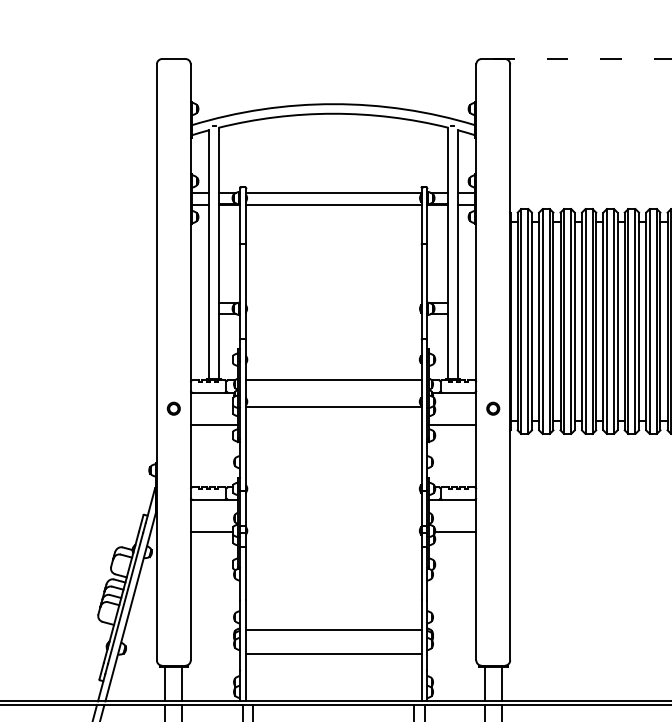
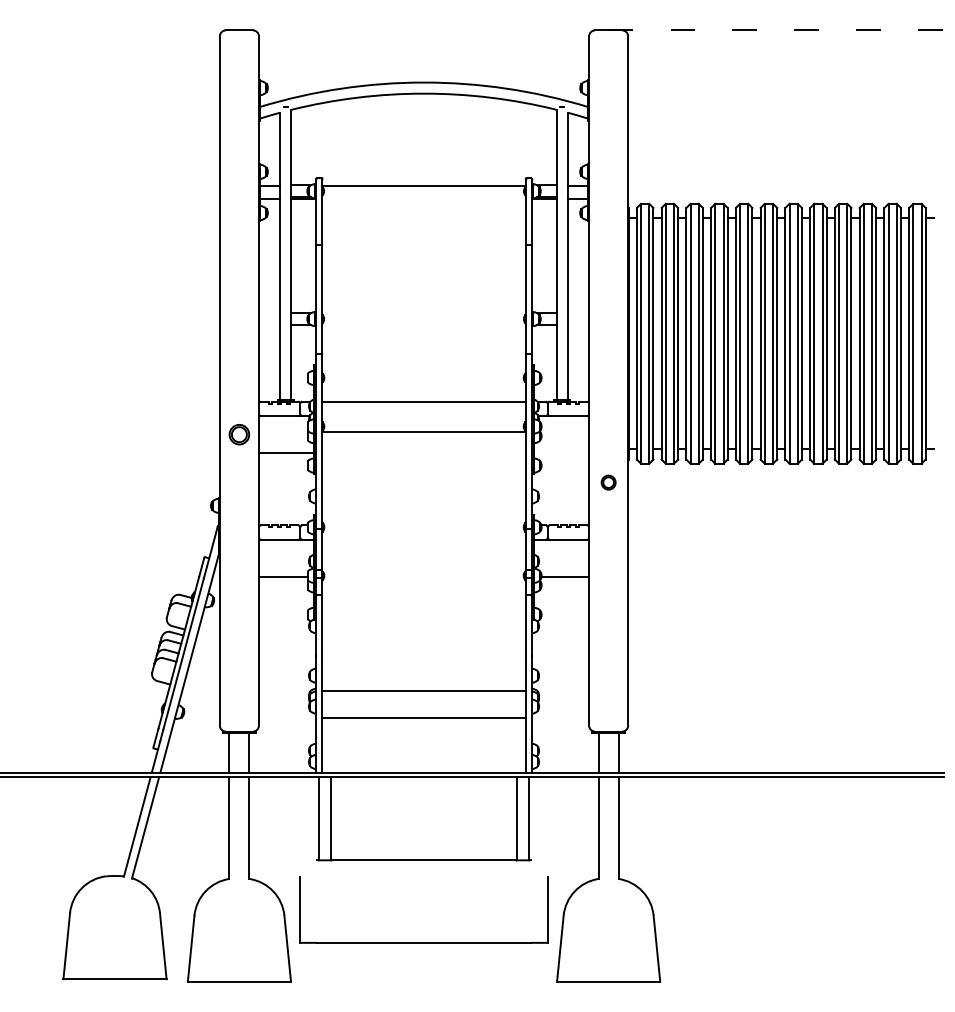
line: (333, 205) -> (423, 199), removed
circle: (173, 408) -> (239, 434), size x1.4
circle: (493, 408) -> (608, 482), moved
line: (452, 425) -> (561, 453), removed

